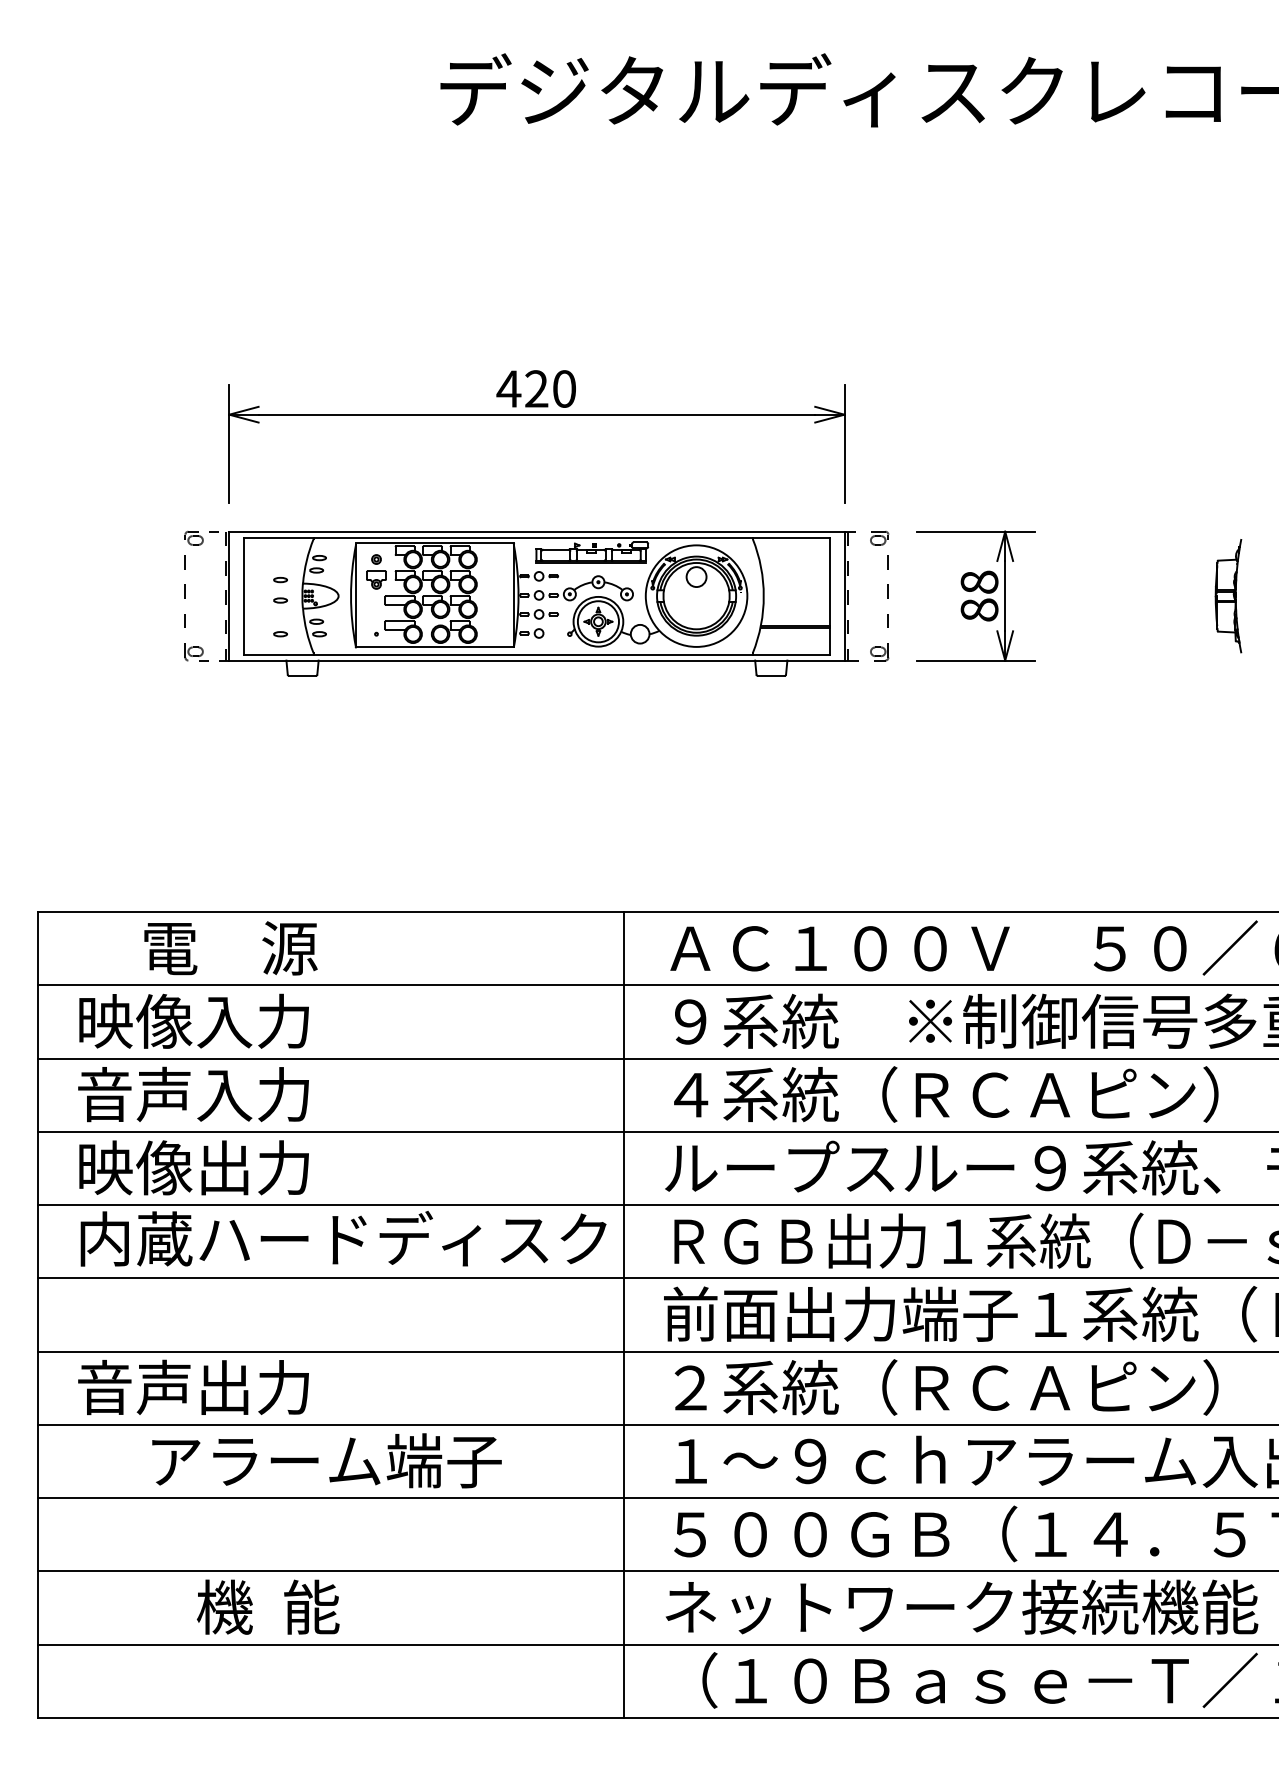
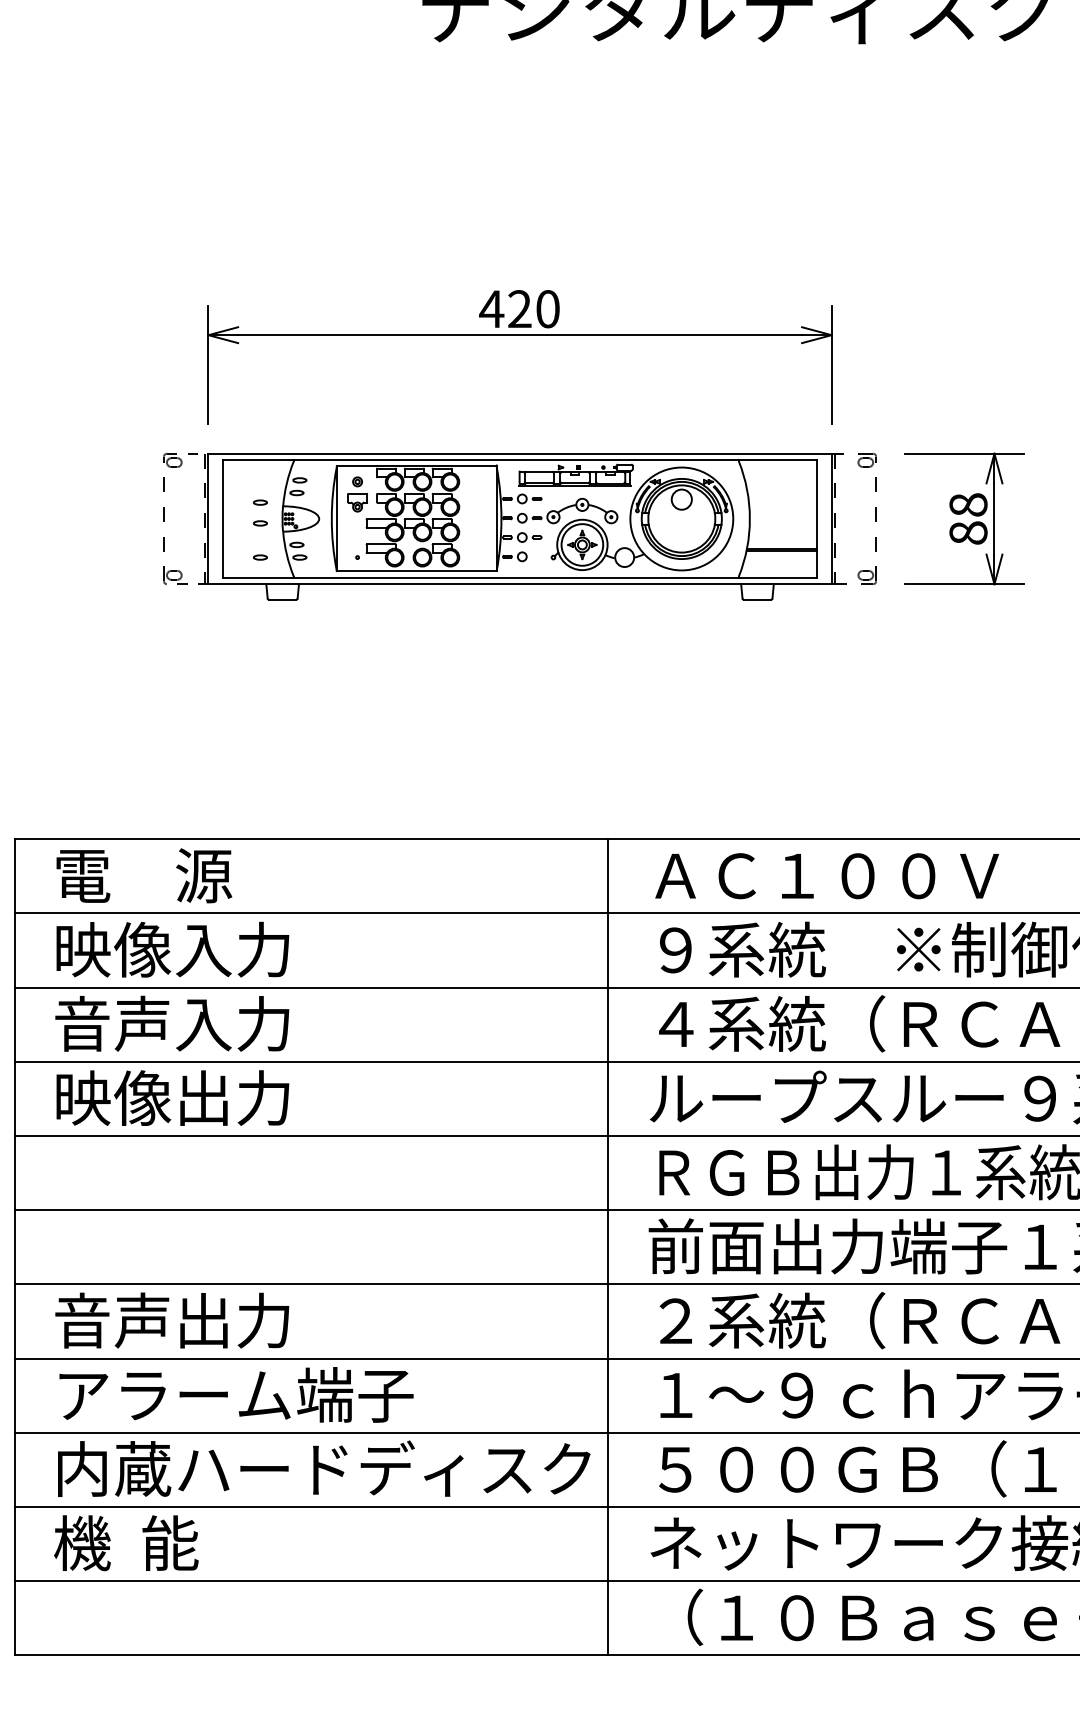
text: (230, 948) -> (143, 875), moved
text: (343, 1238) -> (324, 1468), moved
text: (326, 1460) -> (236, 1394), moved
text: (267, 1606) -> (125, 1542), moved

